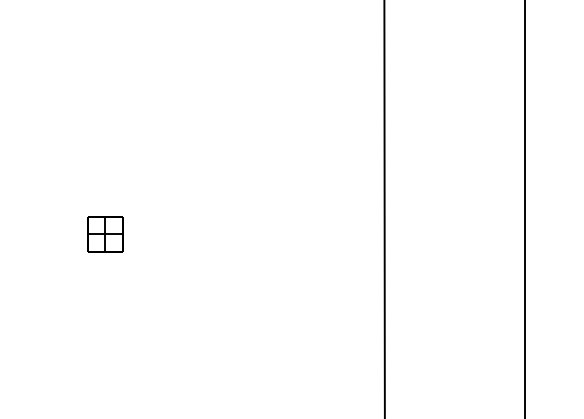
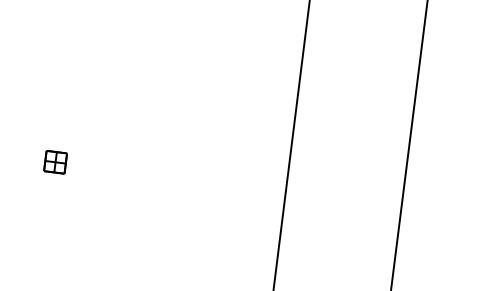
part: (105, 234) -> (55, 162), size x0.7

